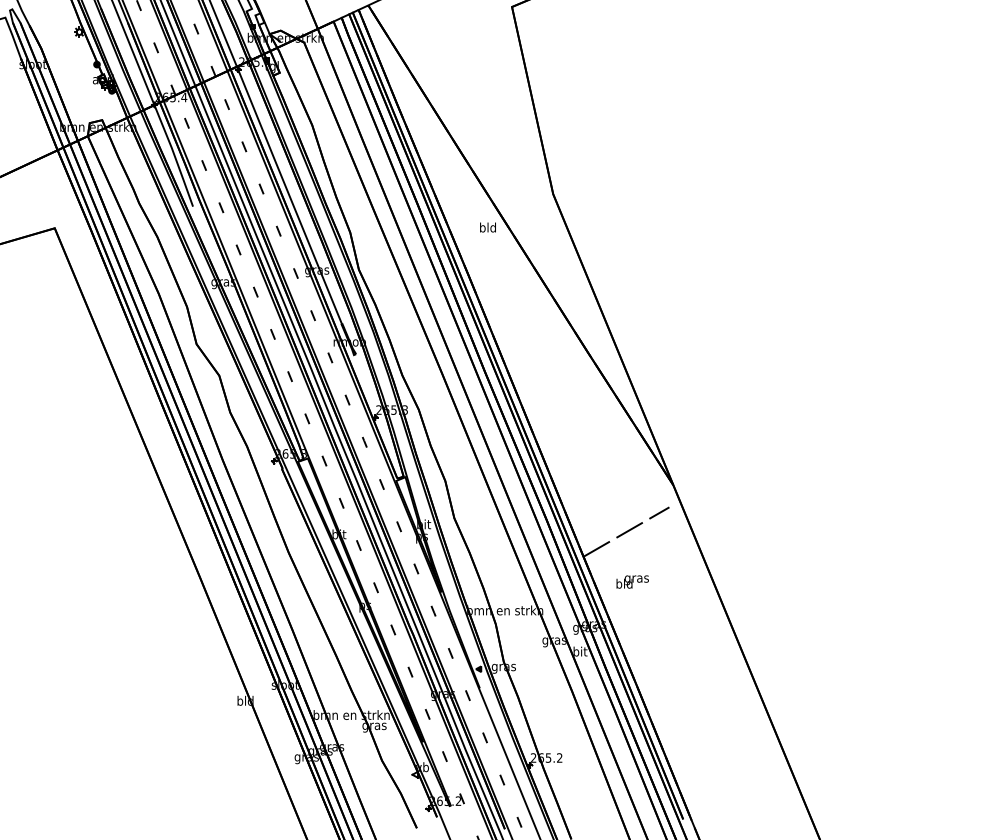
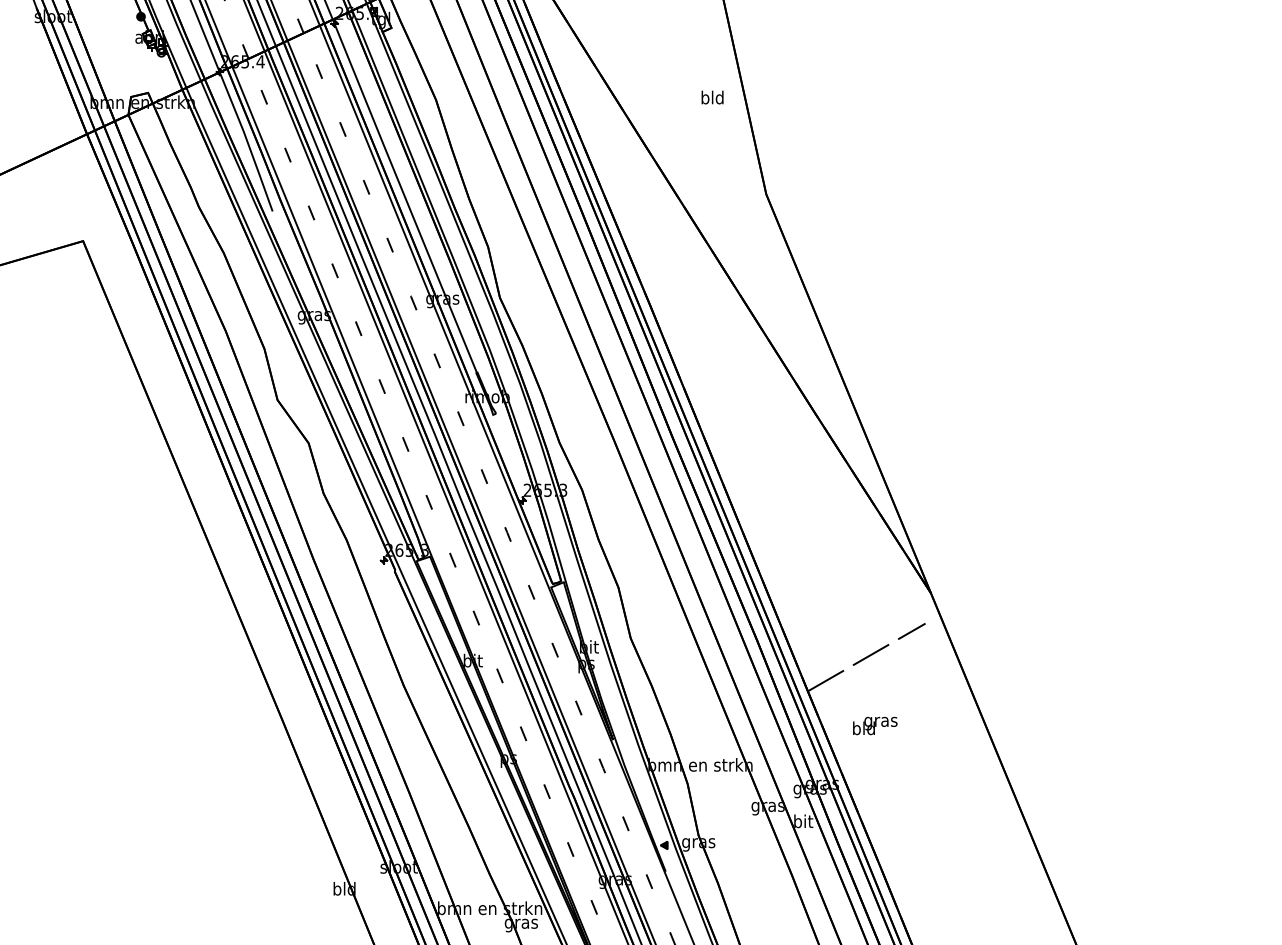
text: (487, 227) -> (711, 97), moved

